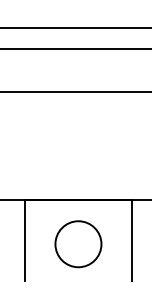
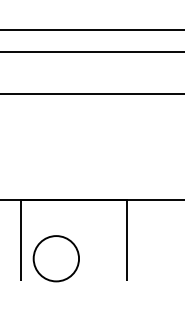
circle: (77, 244) -> (55, 258), moved

